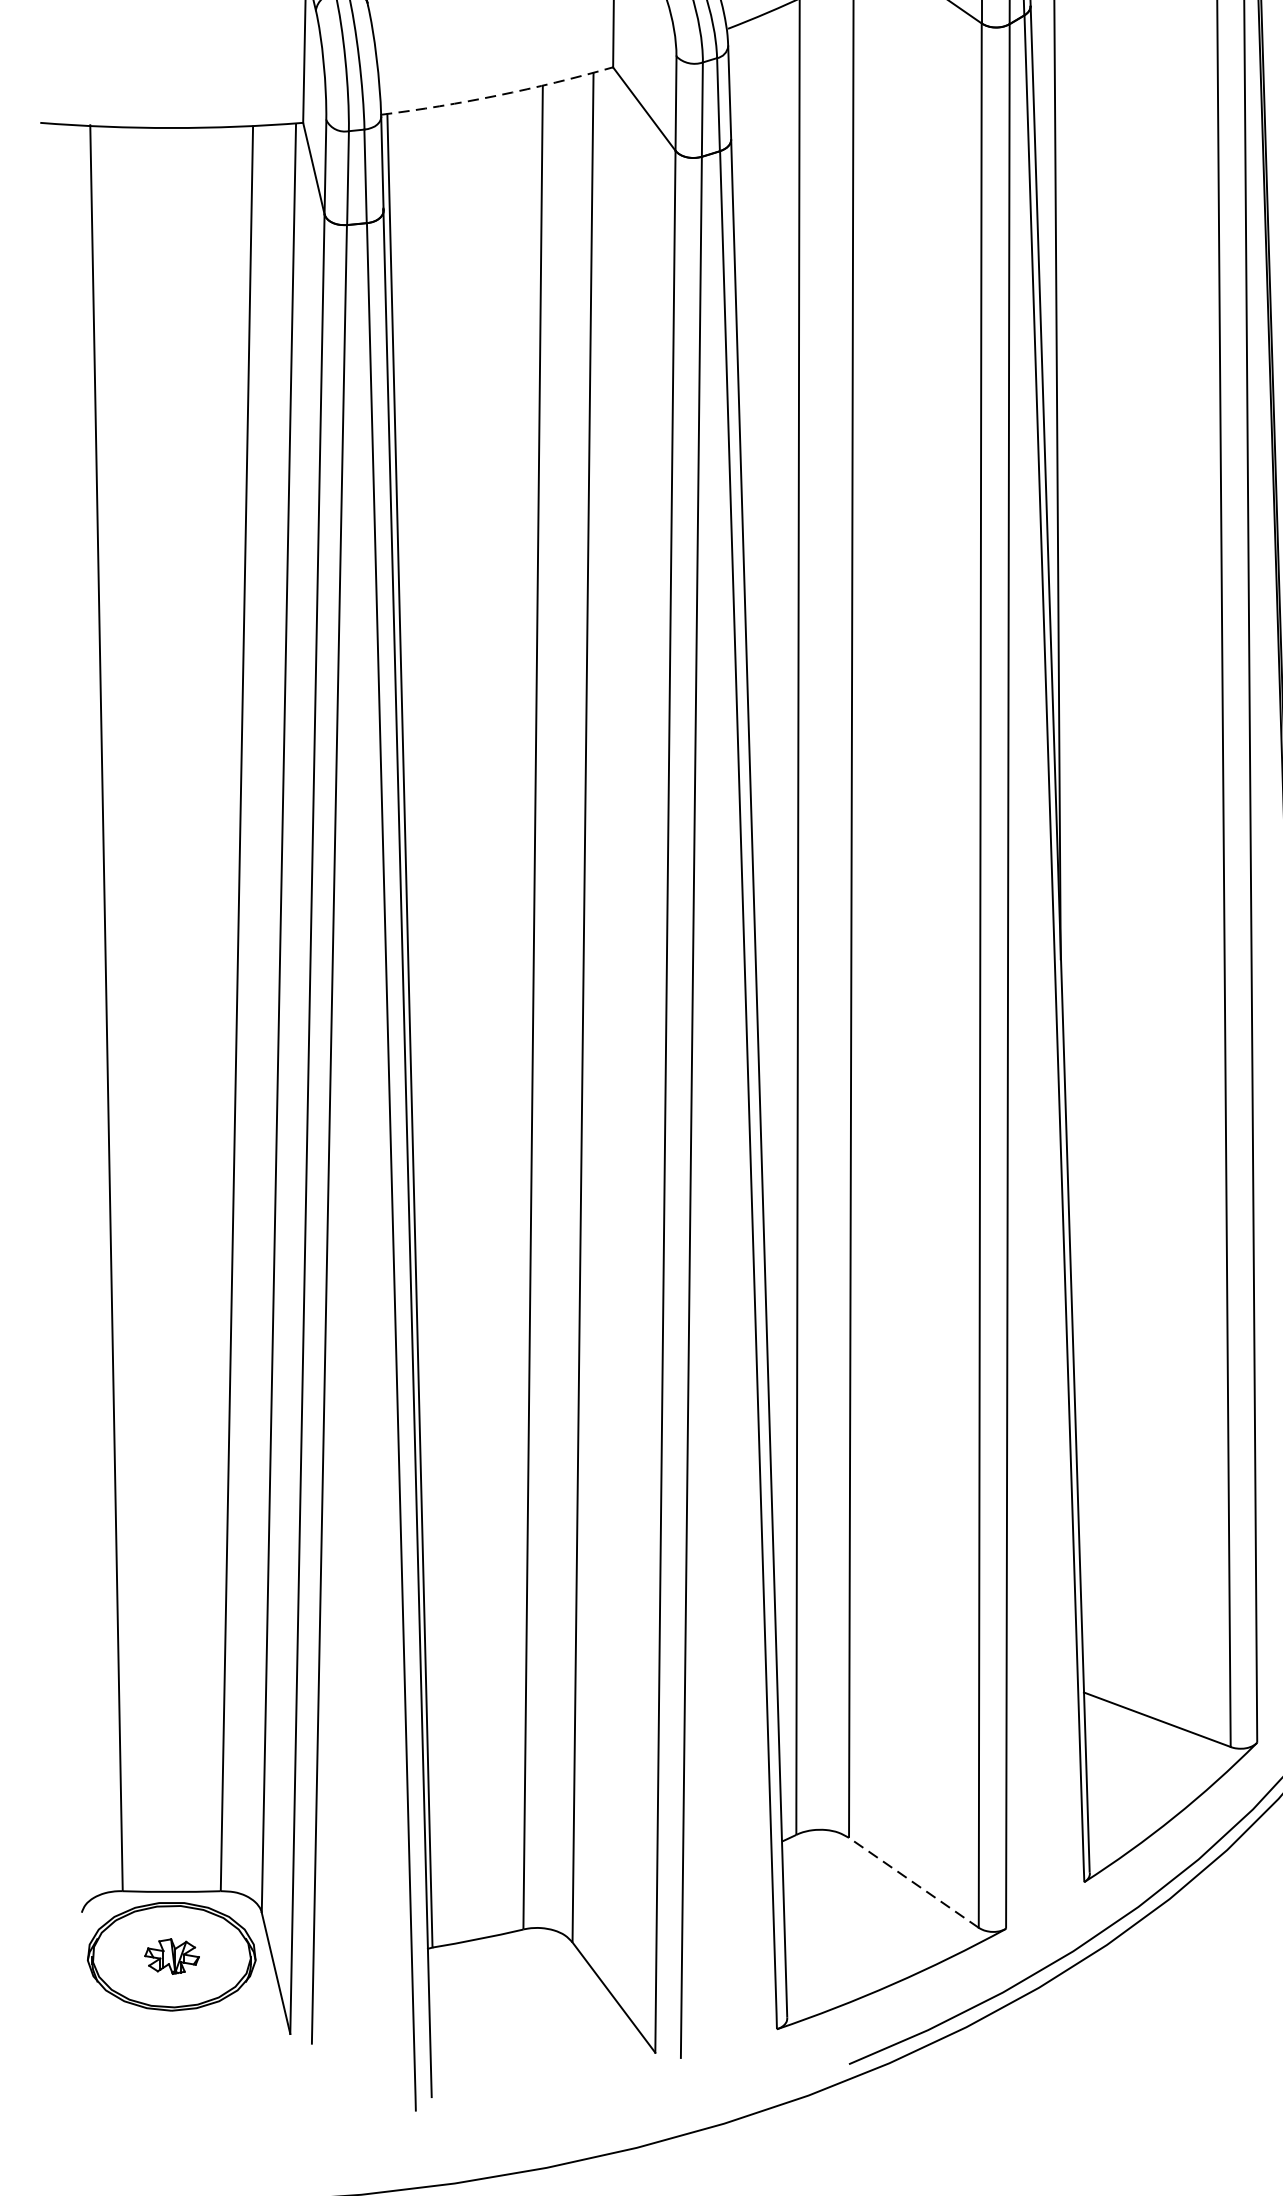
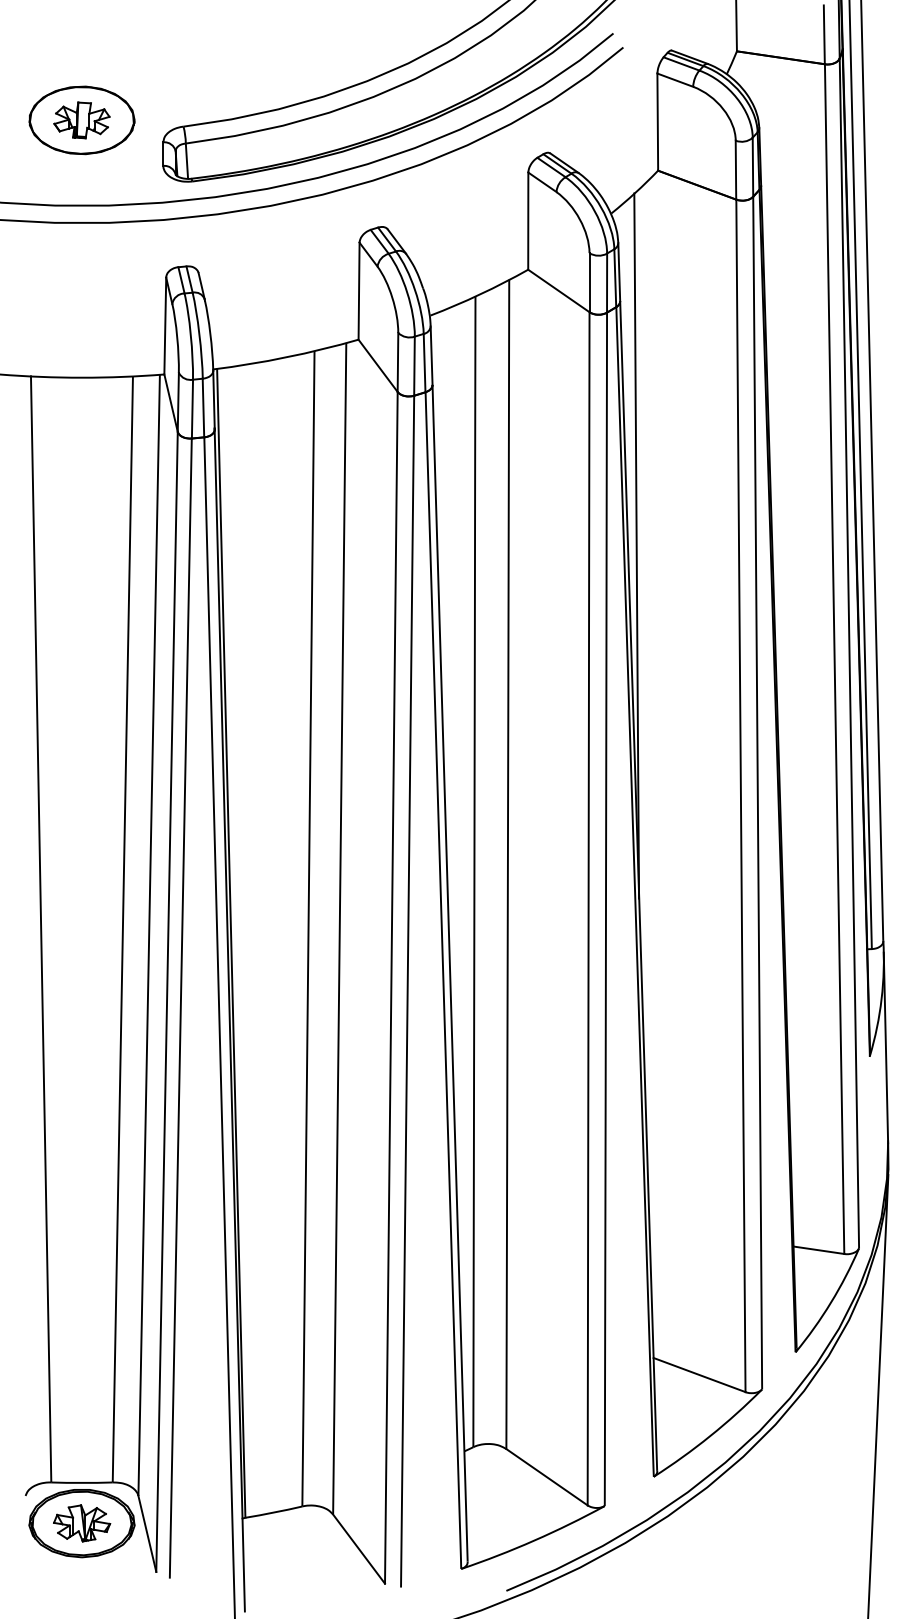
arc: (498, 95) -> (286, 357), dashed -> solid
line: (913, 1881) -> (546, 1476), dashed -> solid
part: (172, 1956) -> (82, 1523), size x1.67

